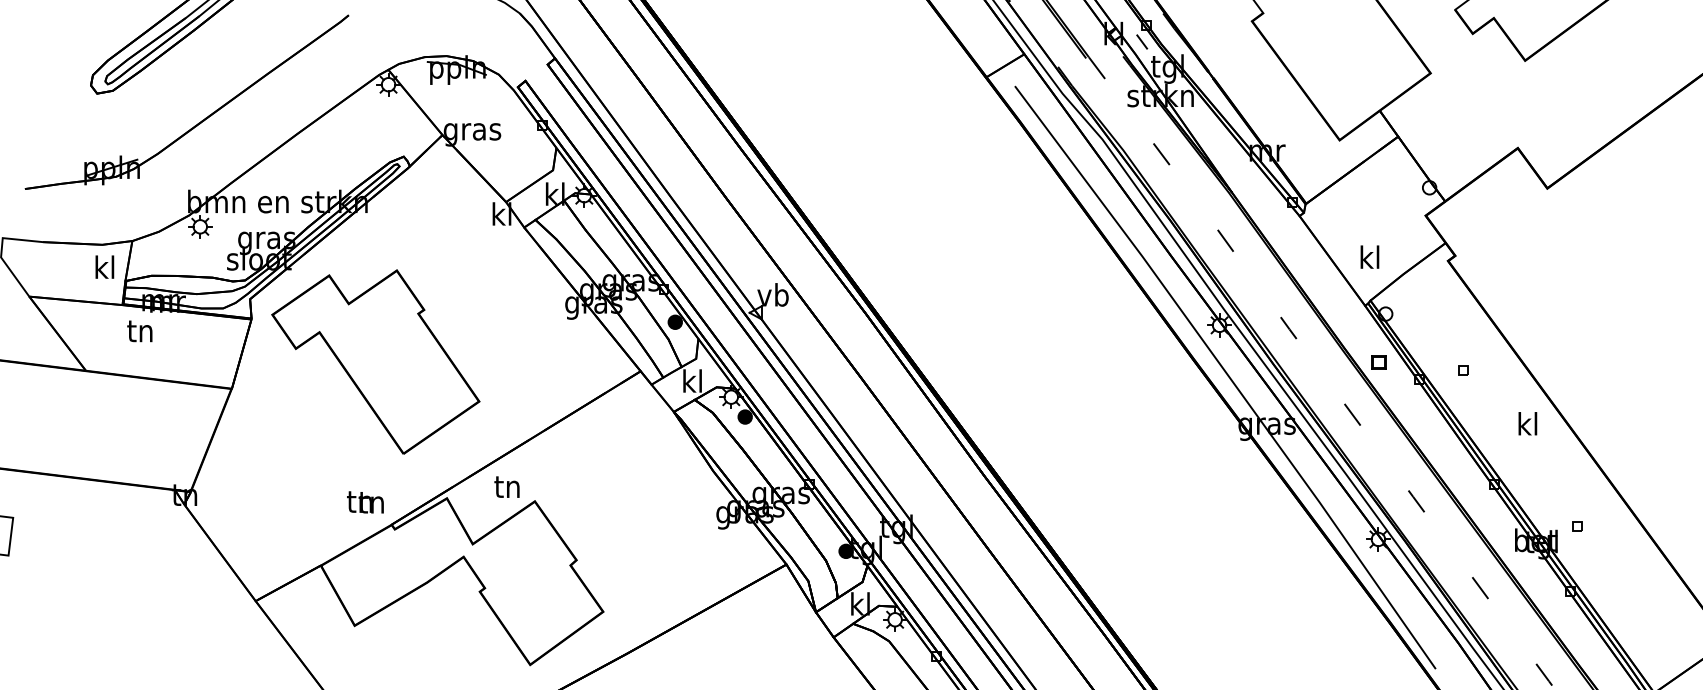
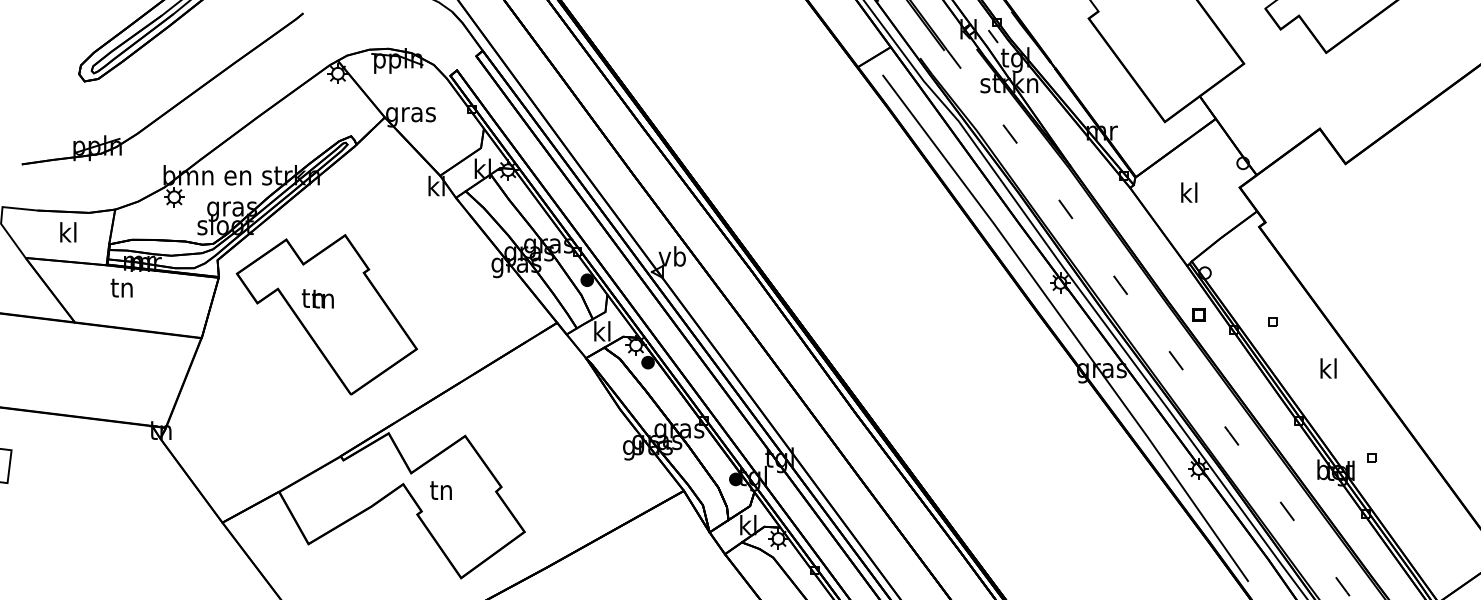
text: (1370, 257) -> (1189, 192), moved
text: (105, 267) -> (68, 232), moved
text: (506, 487) -> (440, 490), moved
text: (365, 501) -> (317, 298), moved

